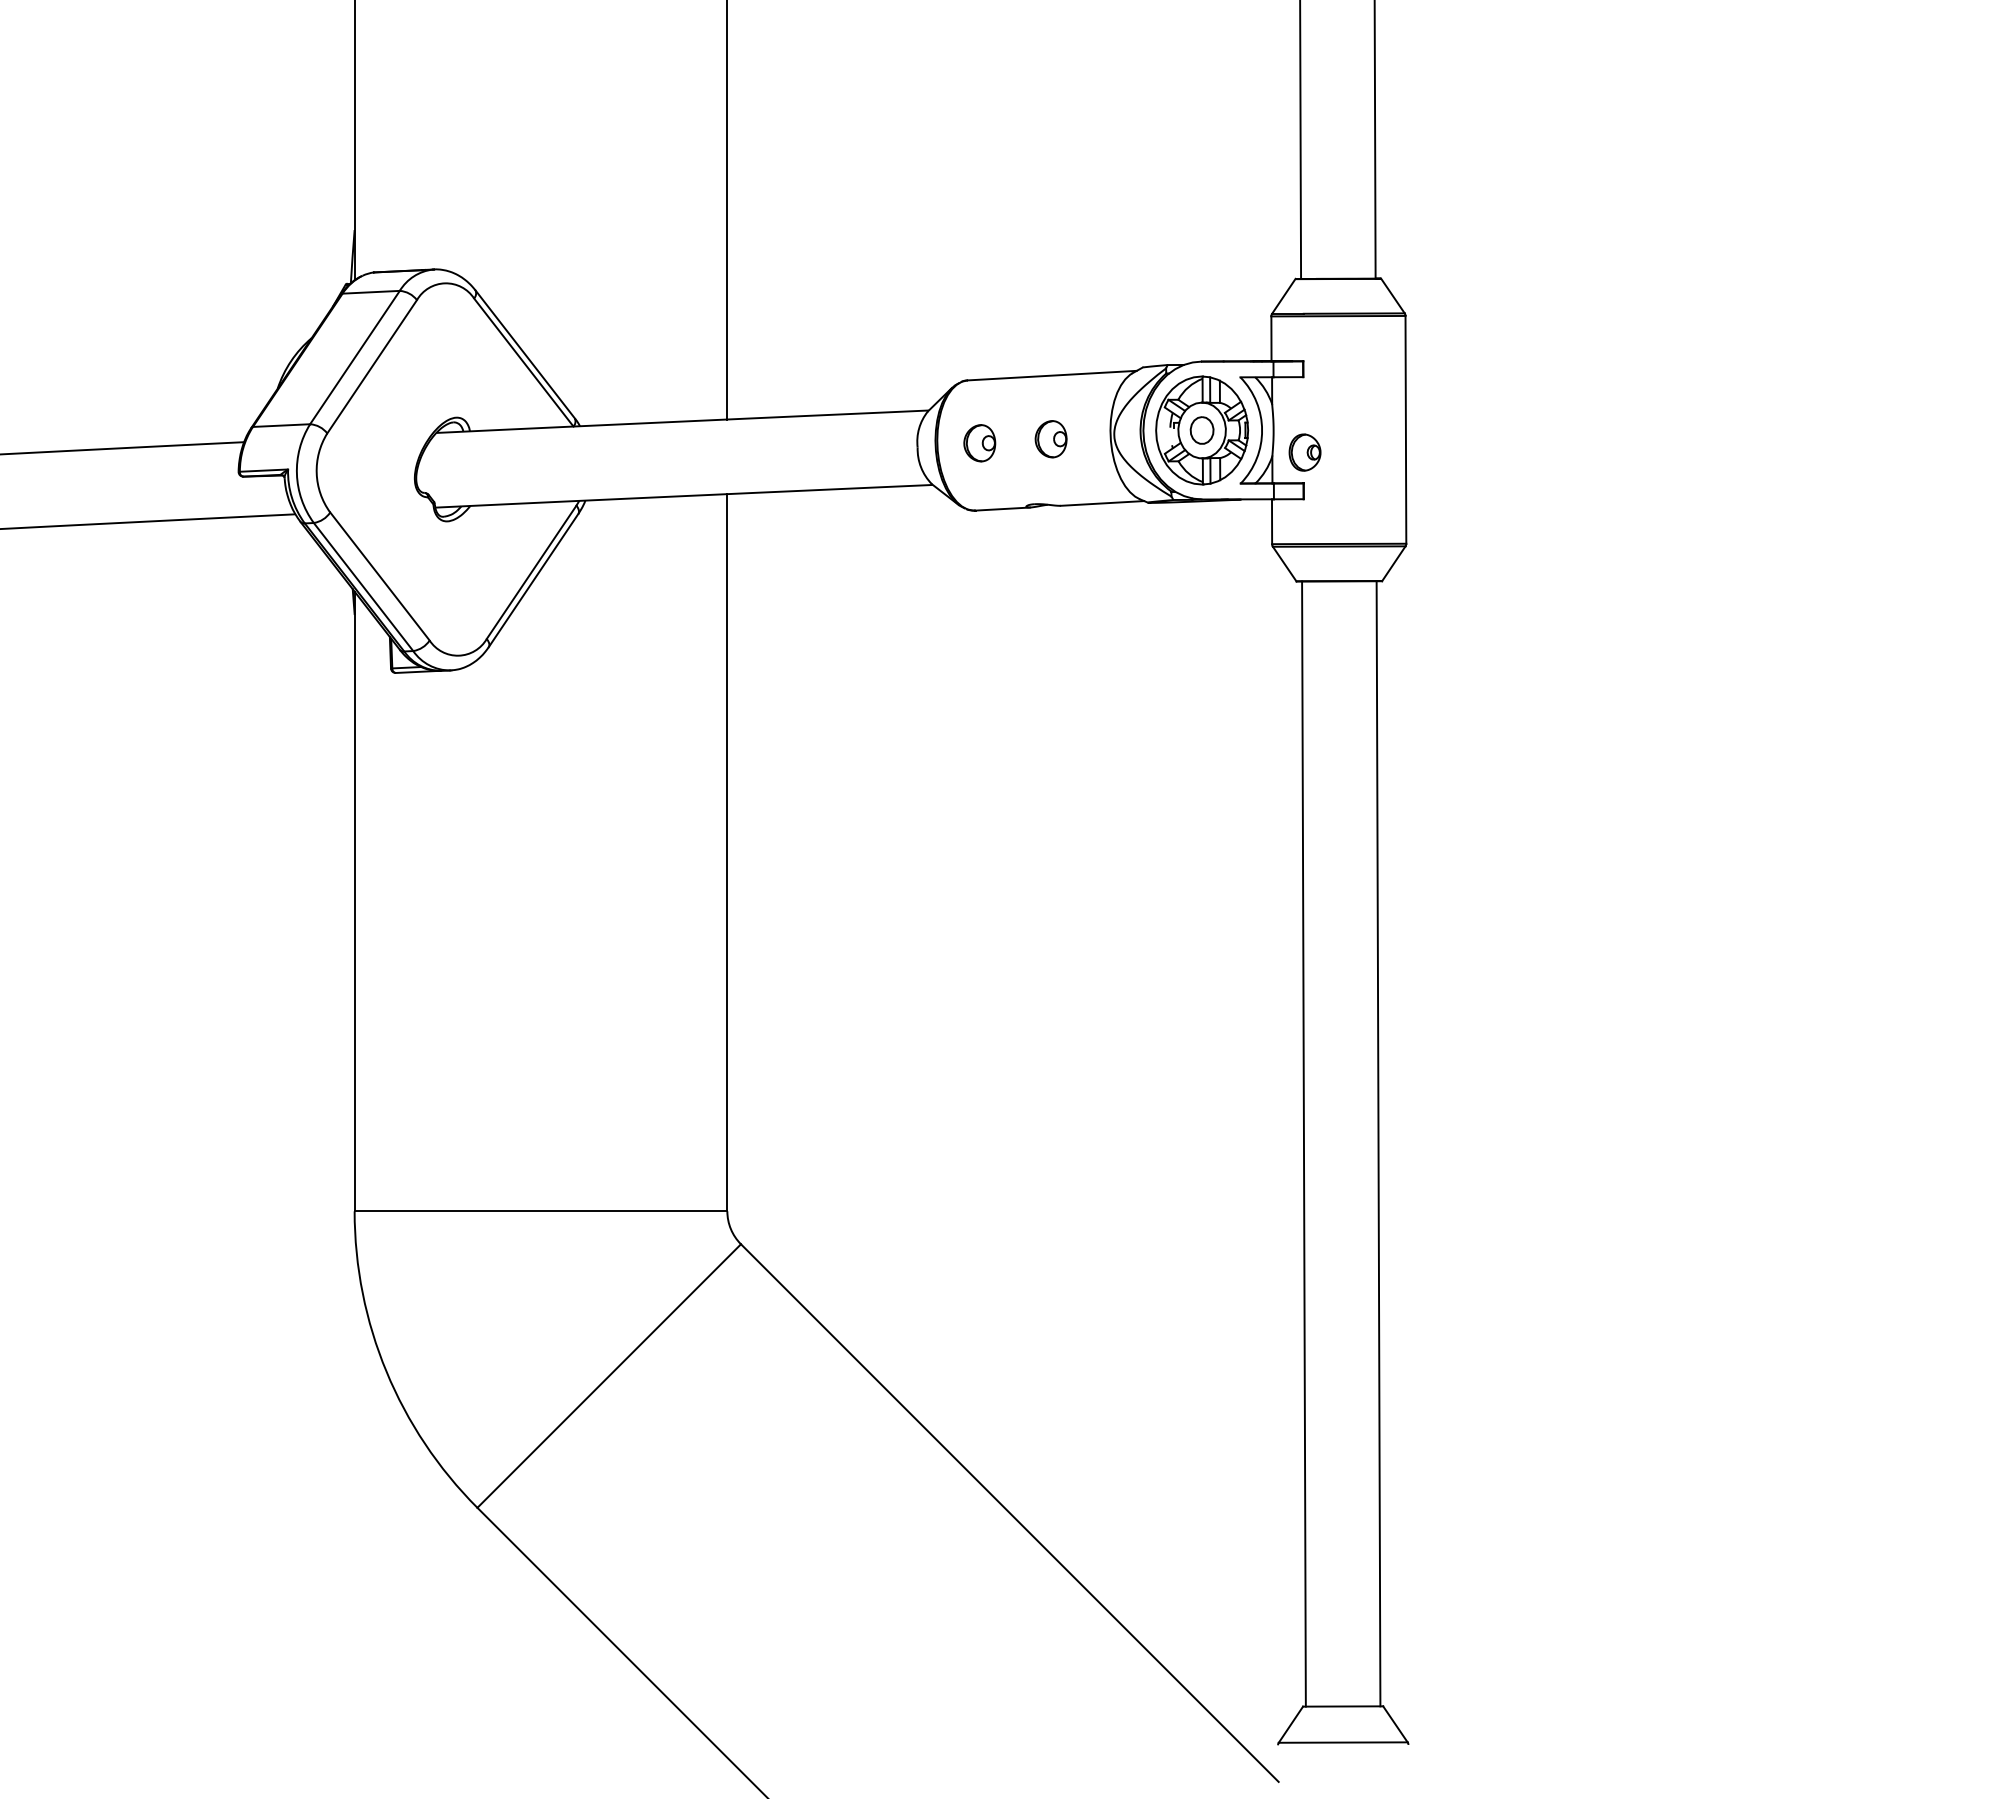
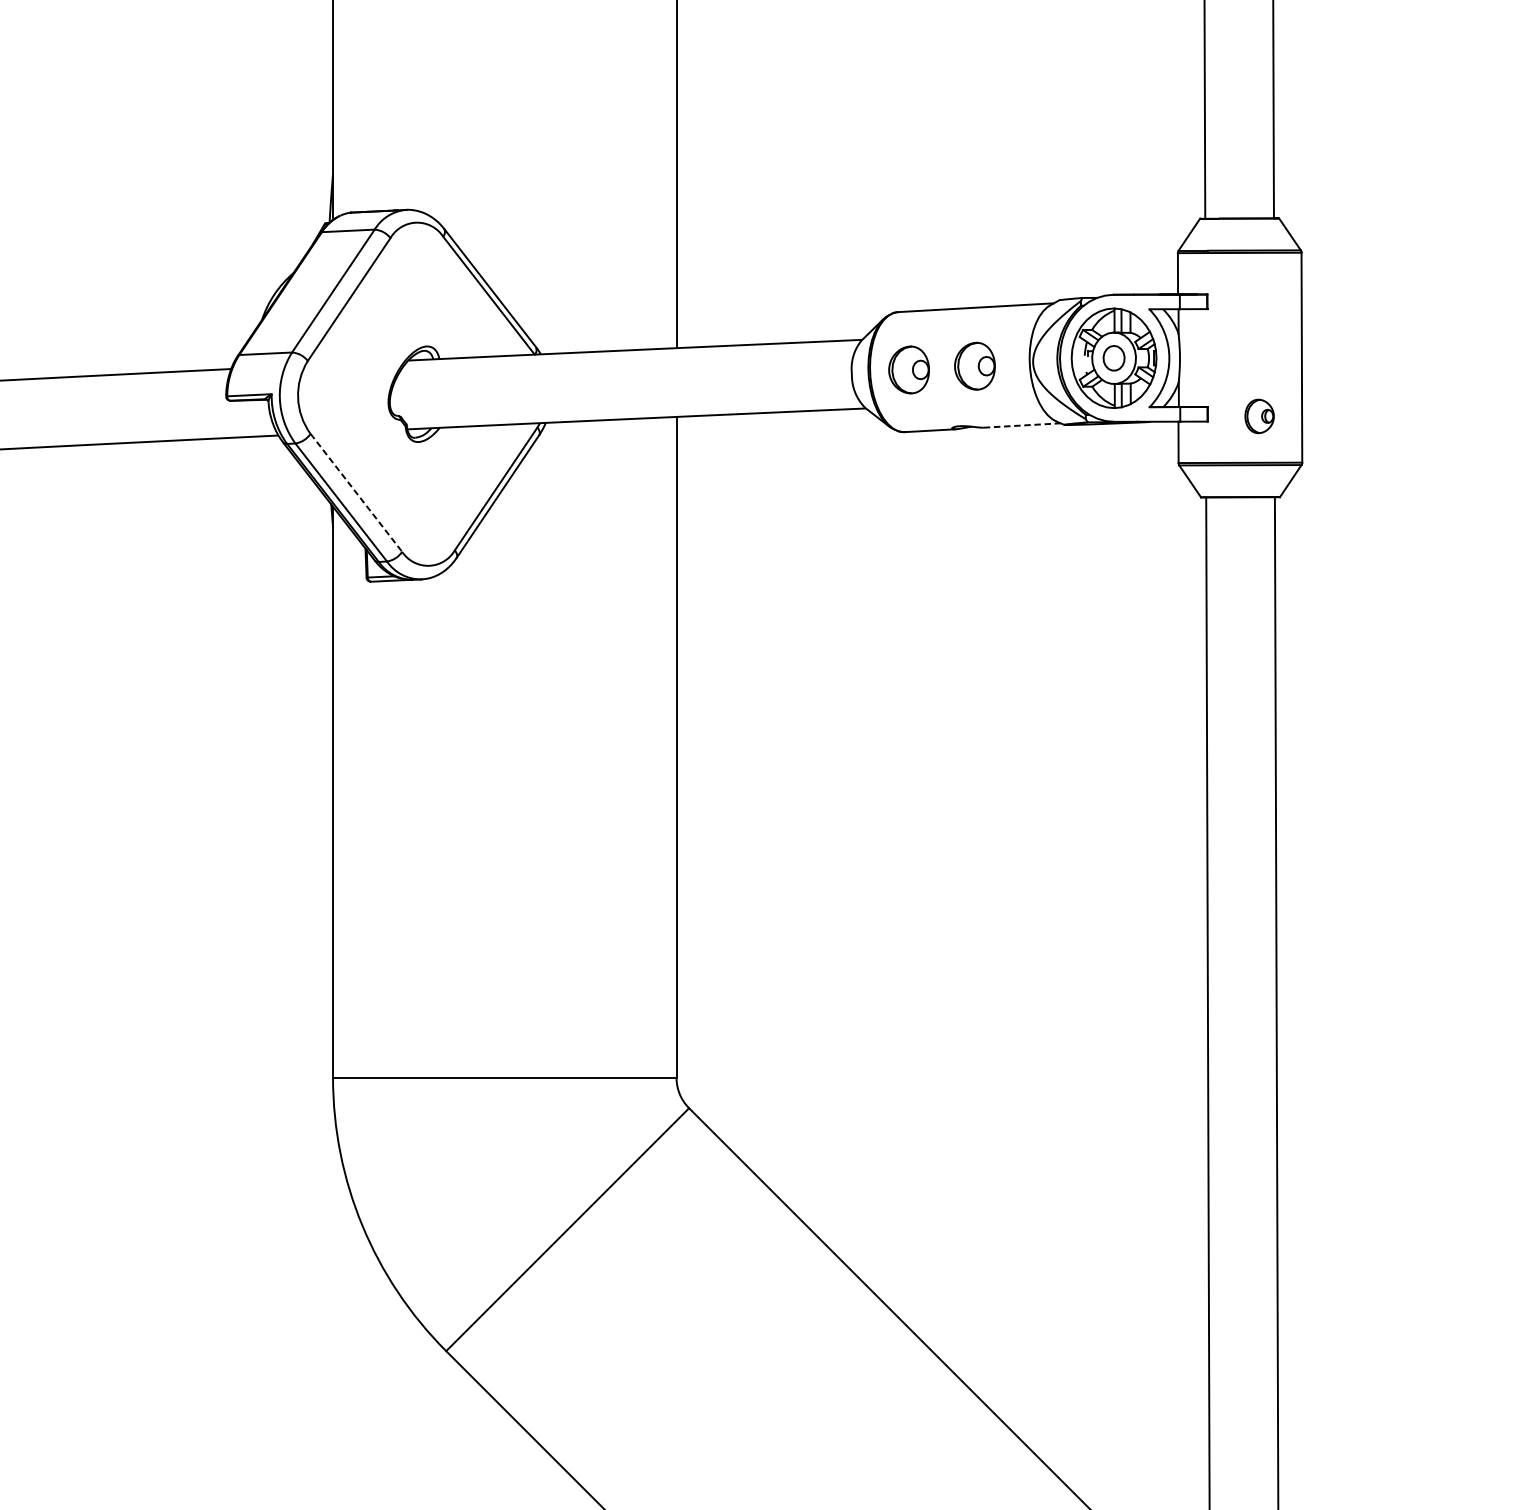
part: (1050, 439) -> (974, 366), size x1.4
part: (979, 443) -> (908, 370), size x1.4
part: (1304, 452) -> (1259, 416), moved
line: (1102, 503) -> (1022, 425), solid -> dashed
line: (380, 576) -> (356, 492), solid -> dashed

